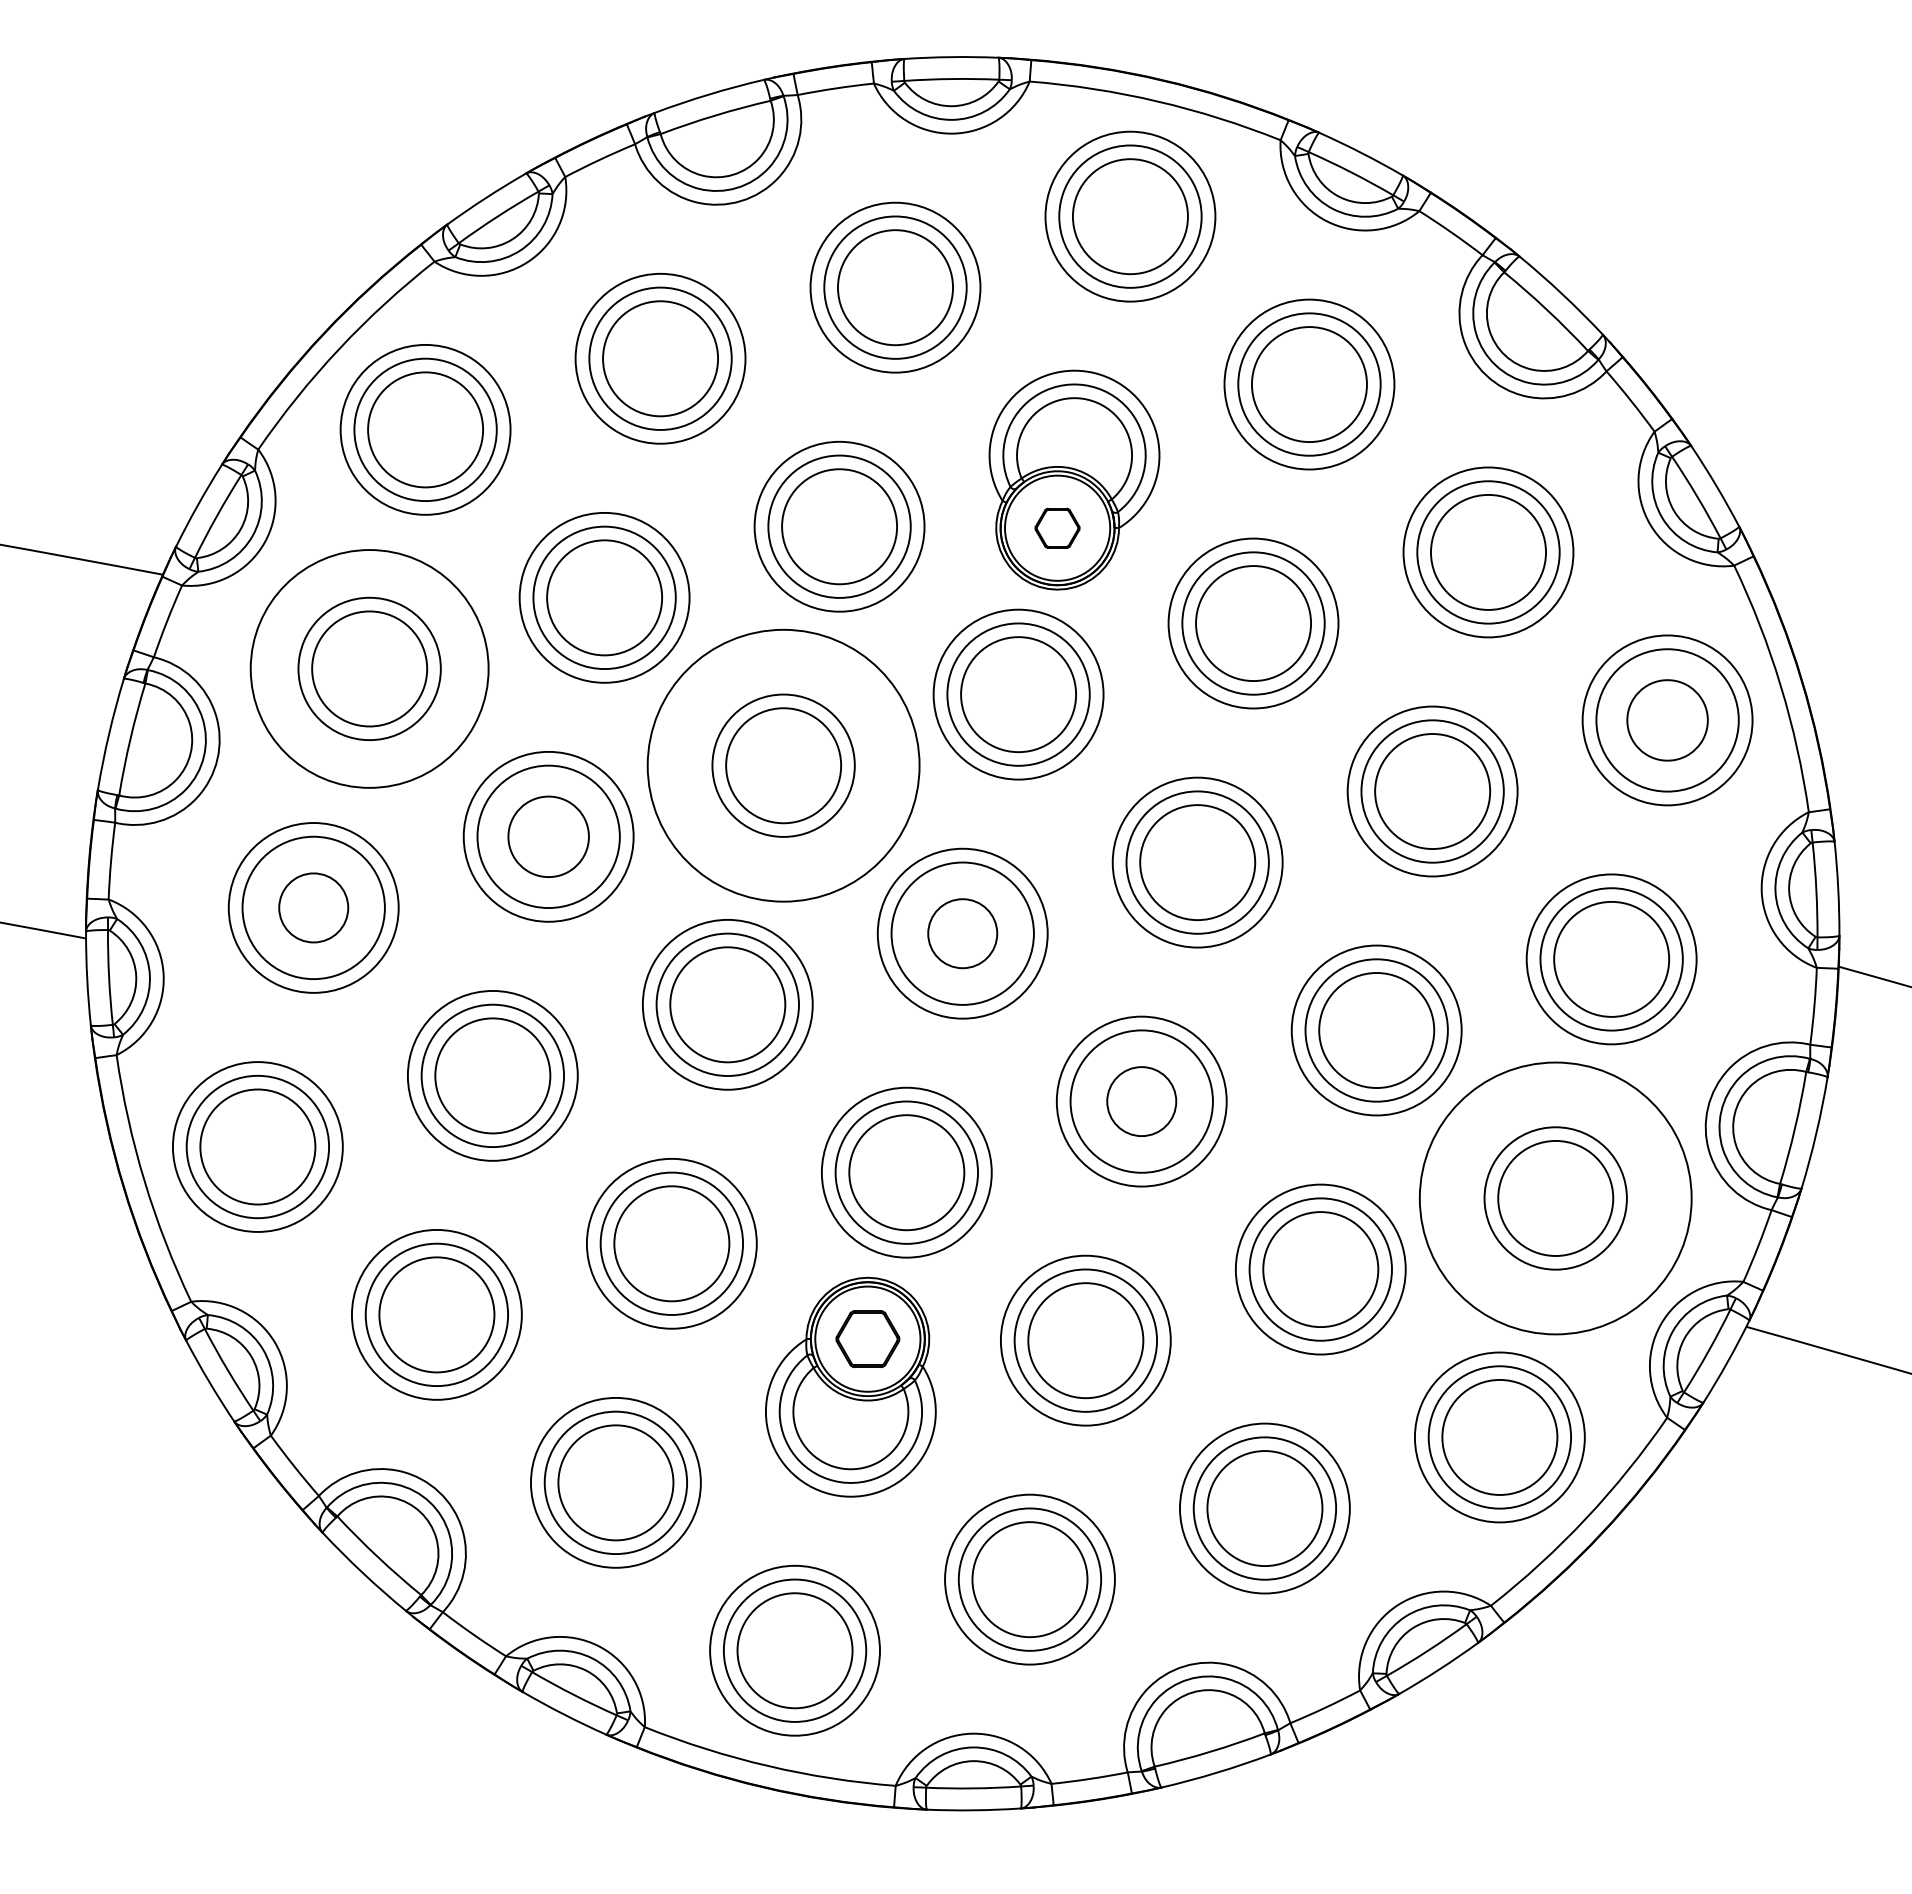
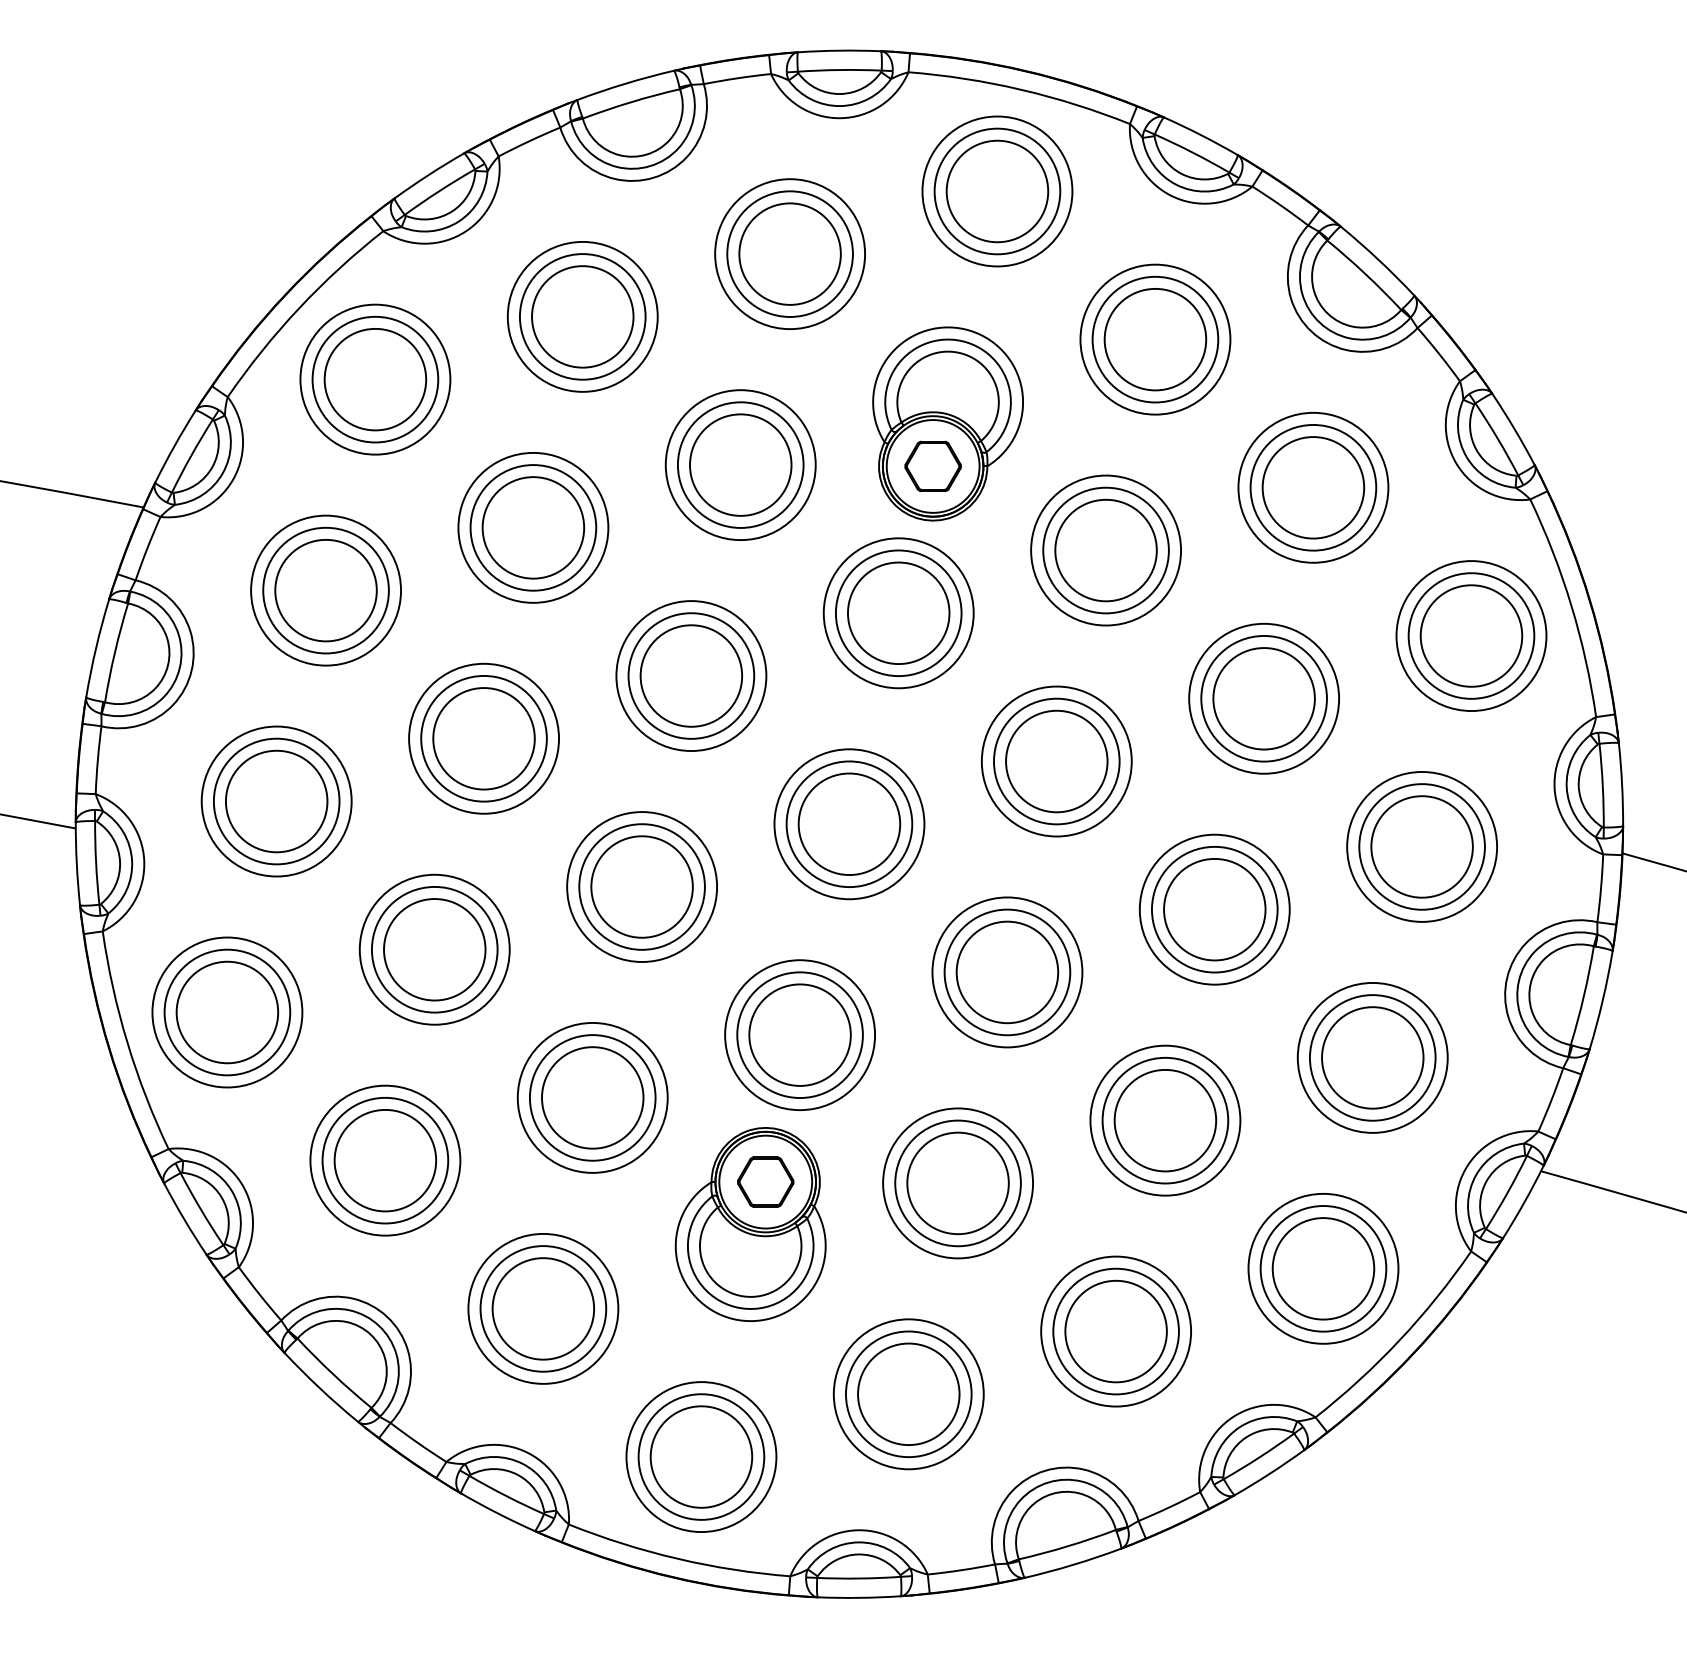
part: (1057, 528) -> (933, 466), size x1.43
circle: (369, 668) -> (325, 590), size x0.71
circle: (1667, 719) -> (1471, 635), size x1.43
circle: (783, 765) -> (691, 675), size x0.62
circle: (548, 836) -> (483, 738), size x1.43
circle: (313, 907) -> (276, 801), size x1.67
circle: (962, 933) -> (849, 824), size x1.67
circle: (1141, 1101) -> (1007, 972), size x1.67
circle: (1555, 1198) -> (1372, 1057), size x0.62

